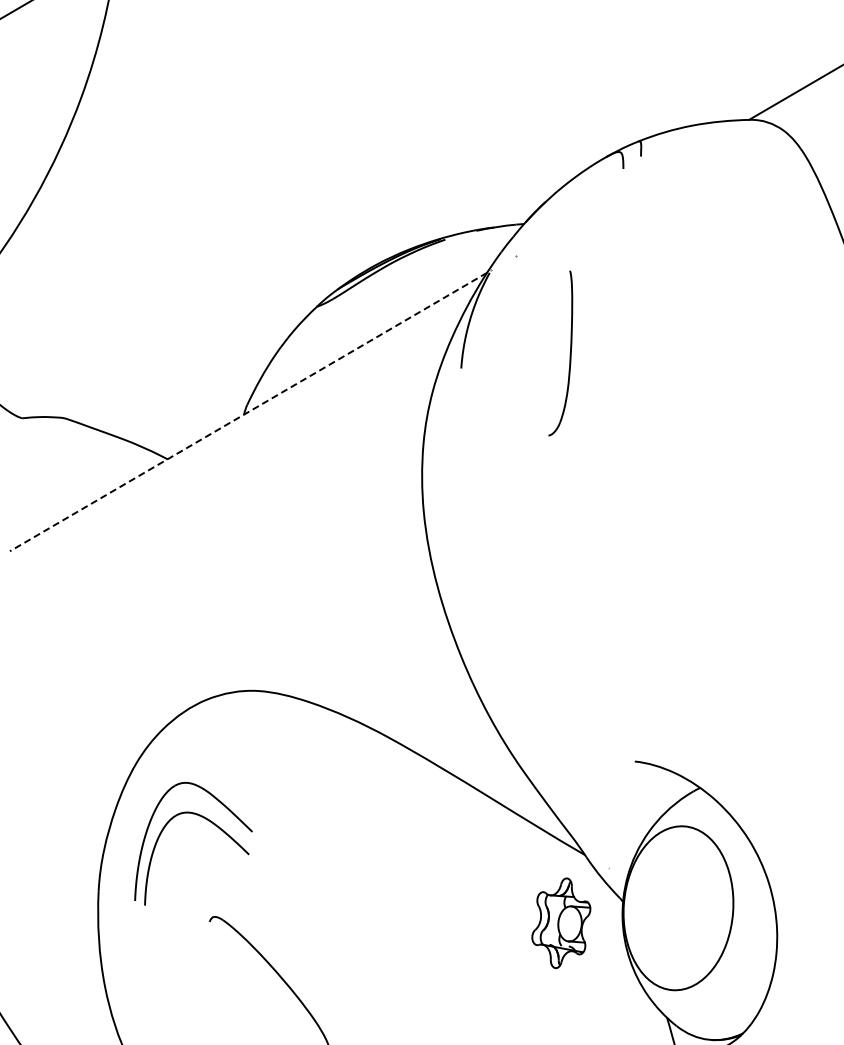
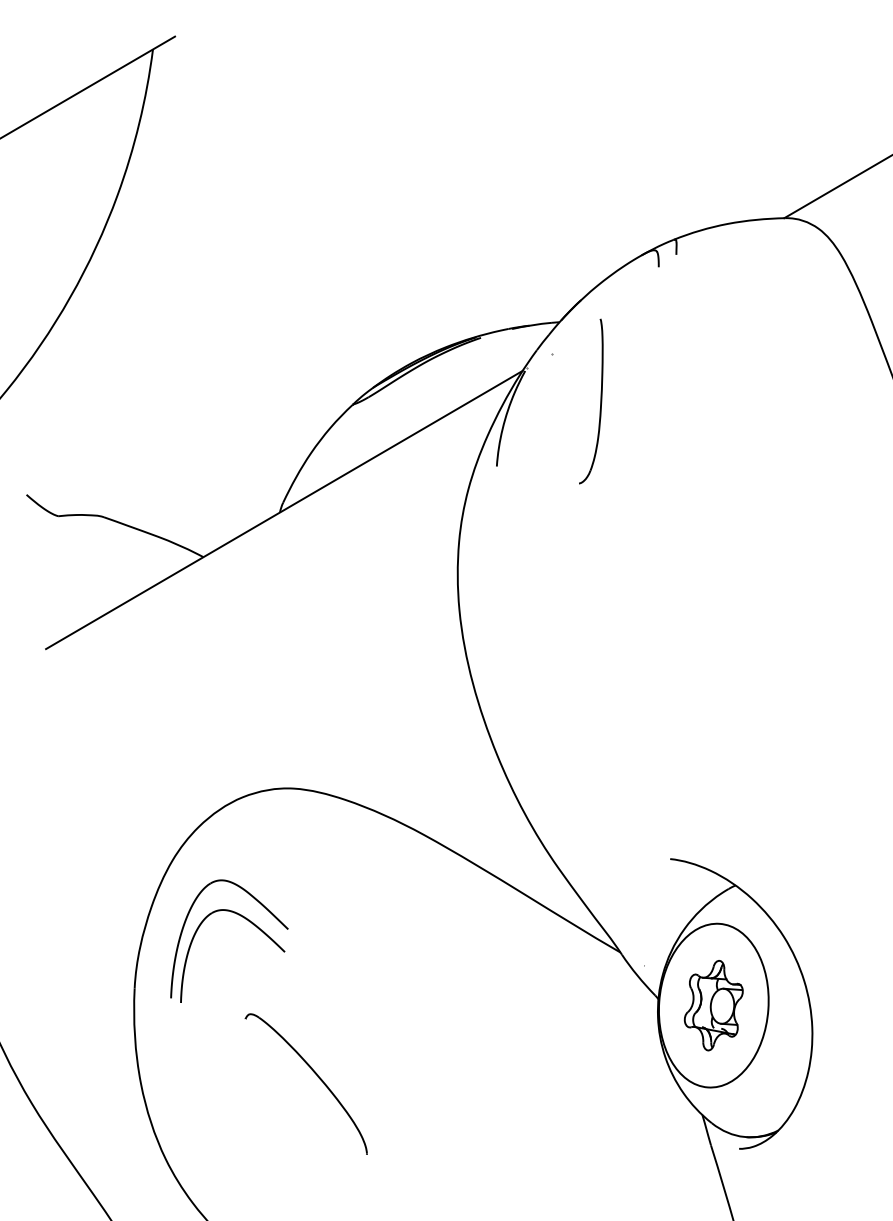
part: (570, 353) -> (600, 401), moved
line: (248, 412) -> (284, 510), dashed -> solid
part: (561, 923) -> (713, 1005), moved

